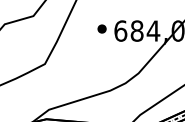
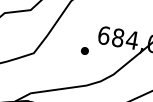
part: (101, 28) -> (84, 50), moved

